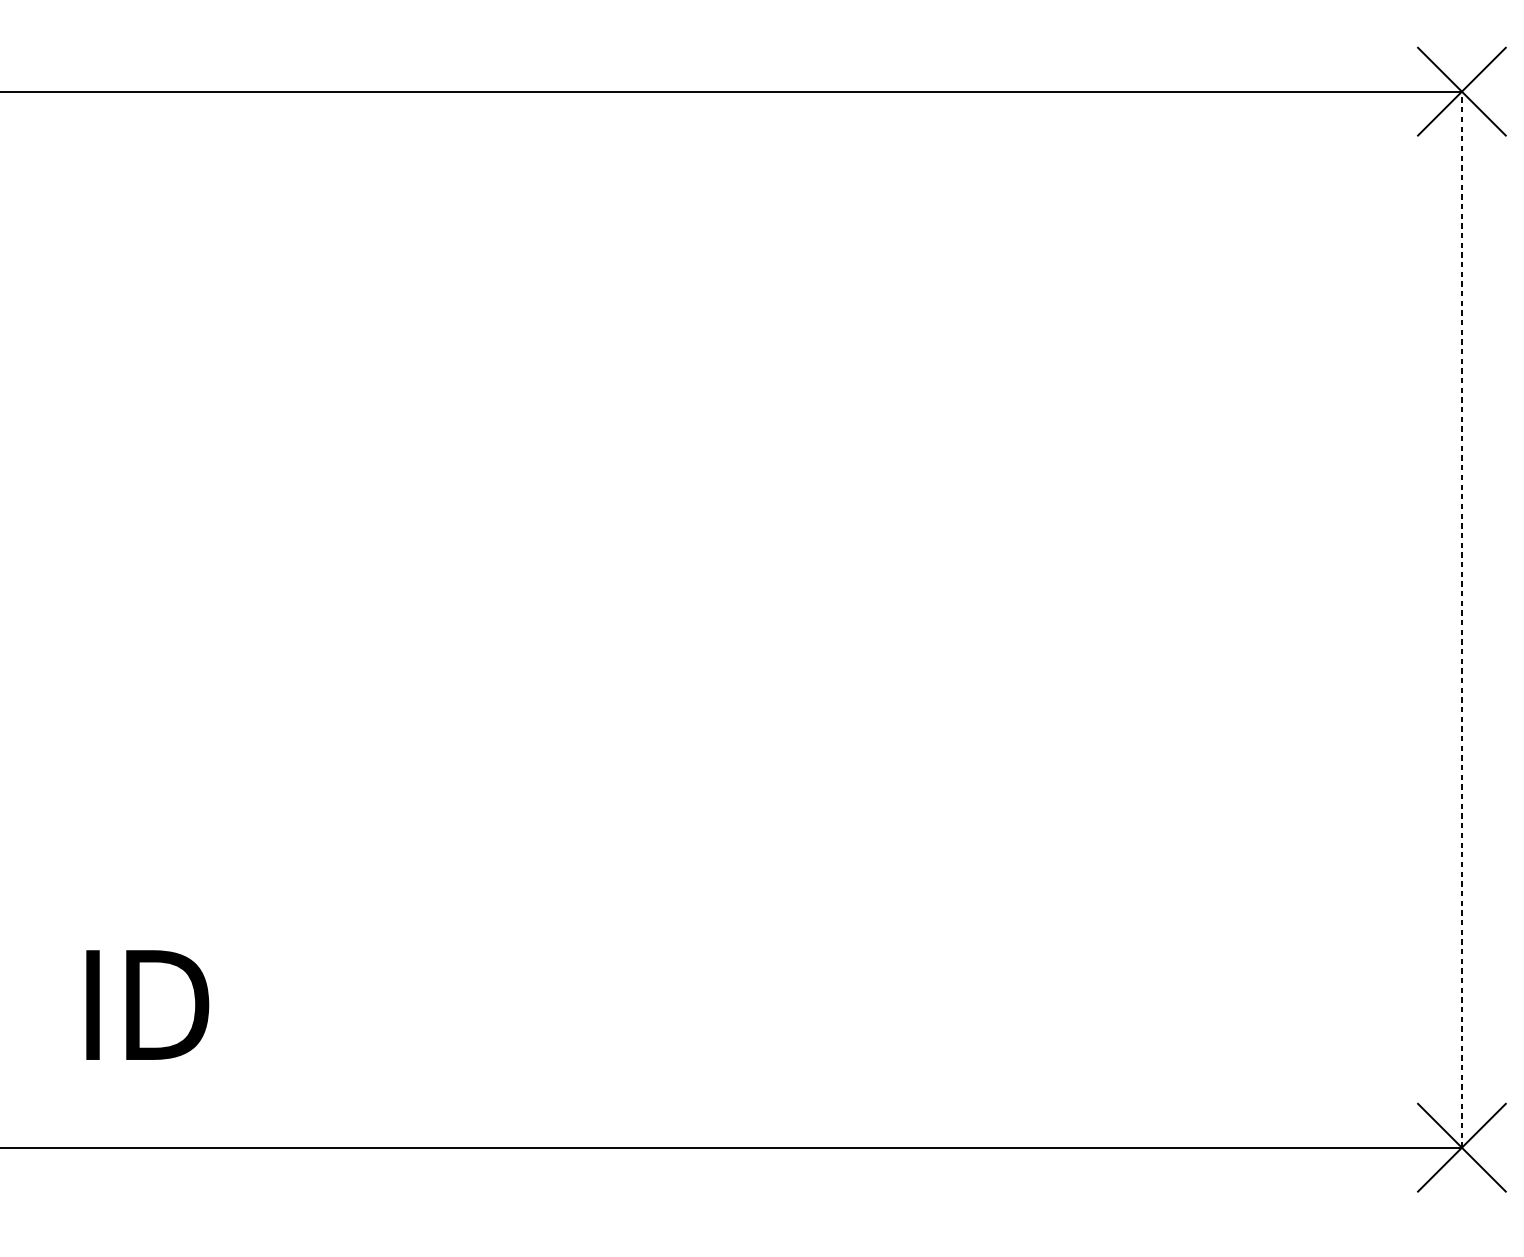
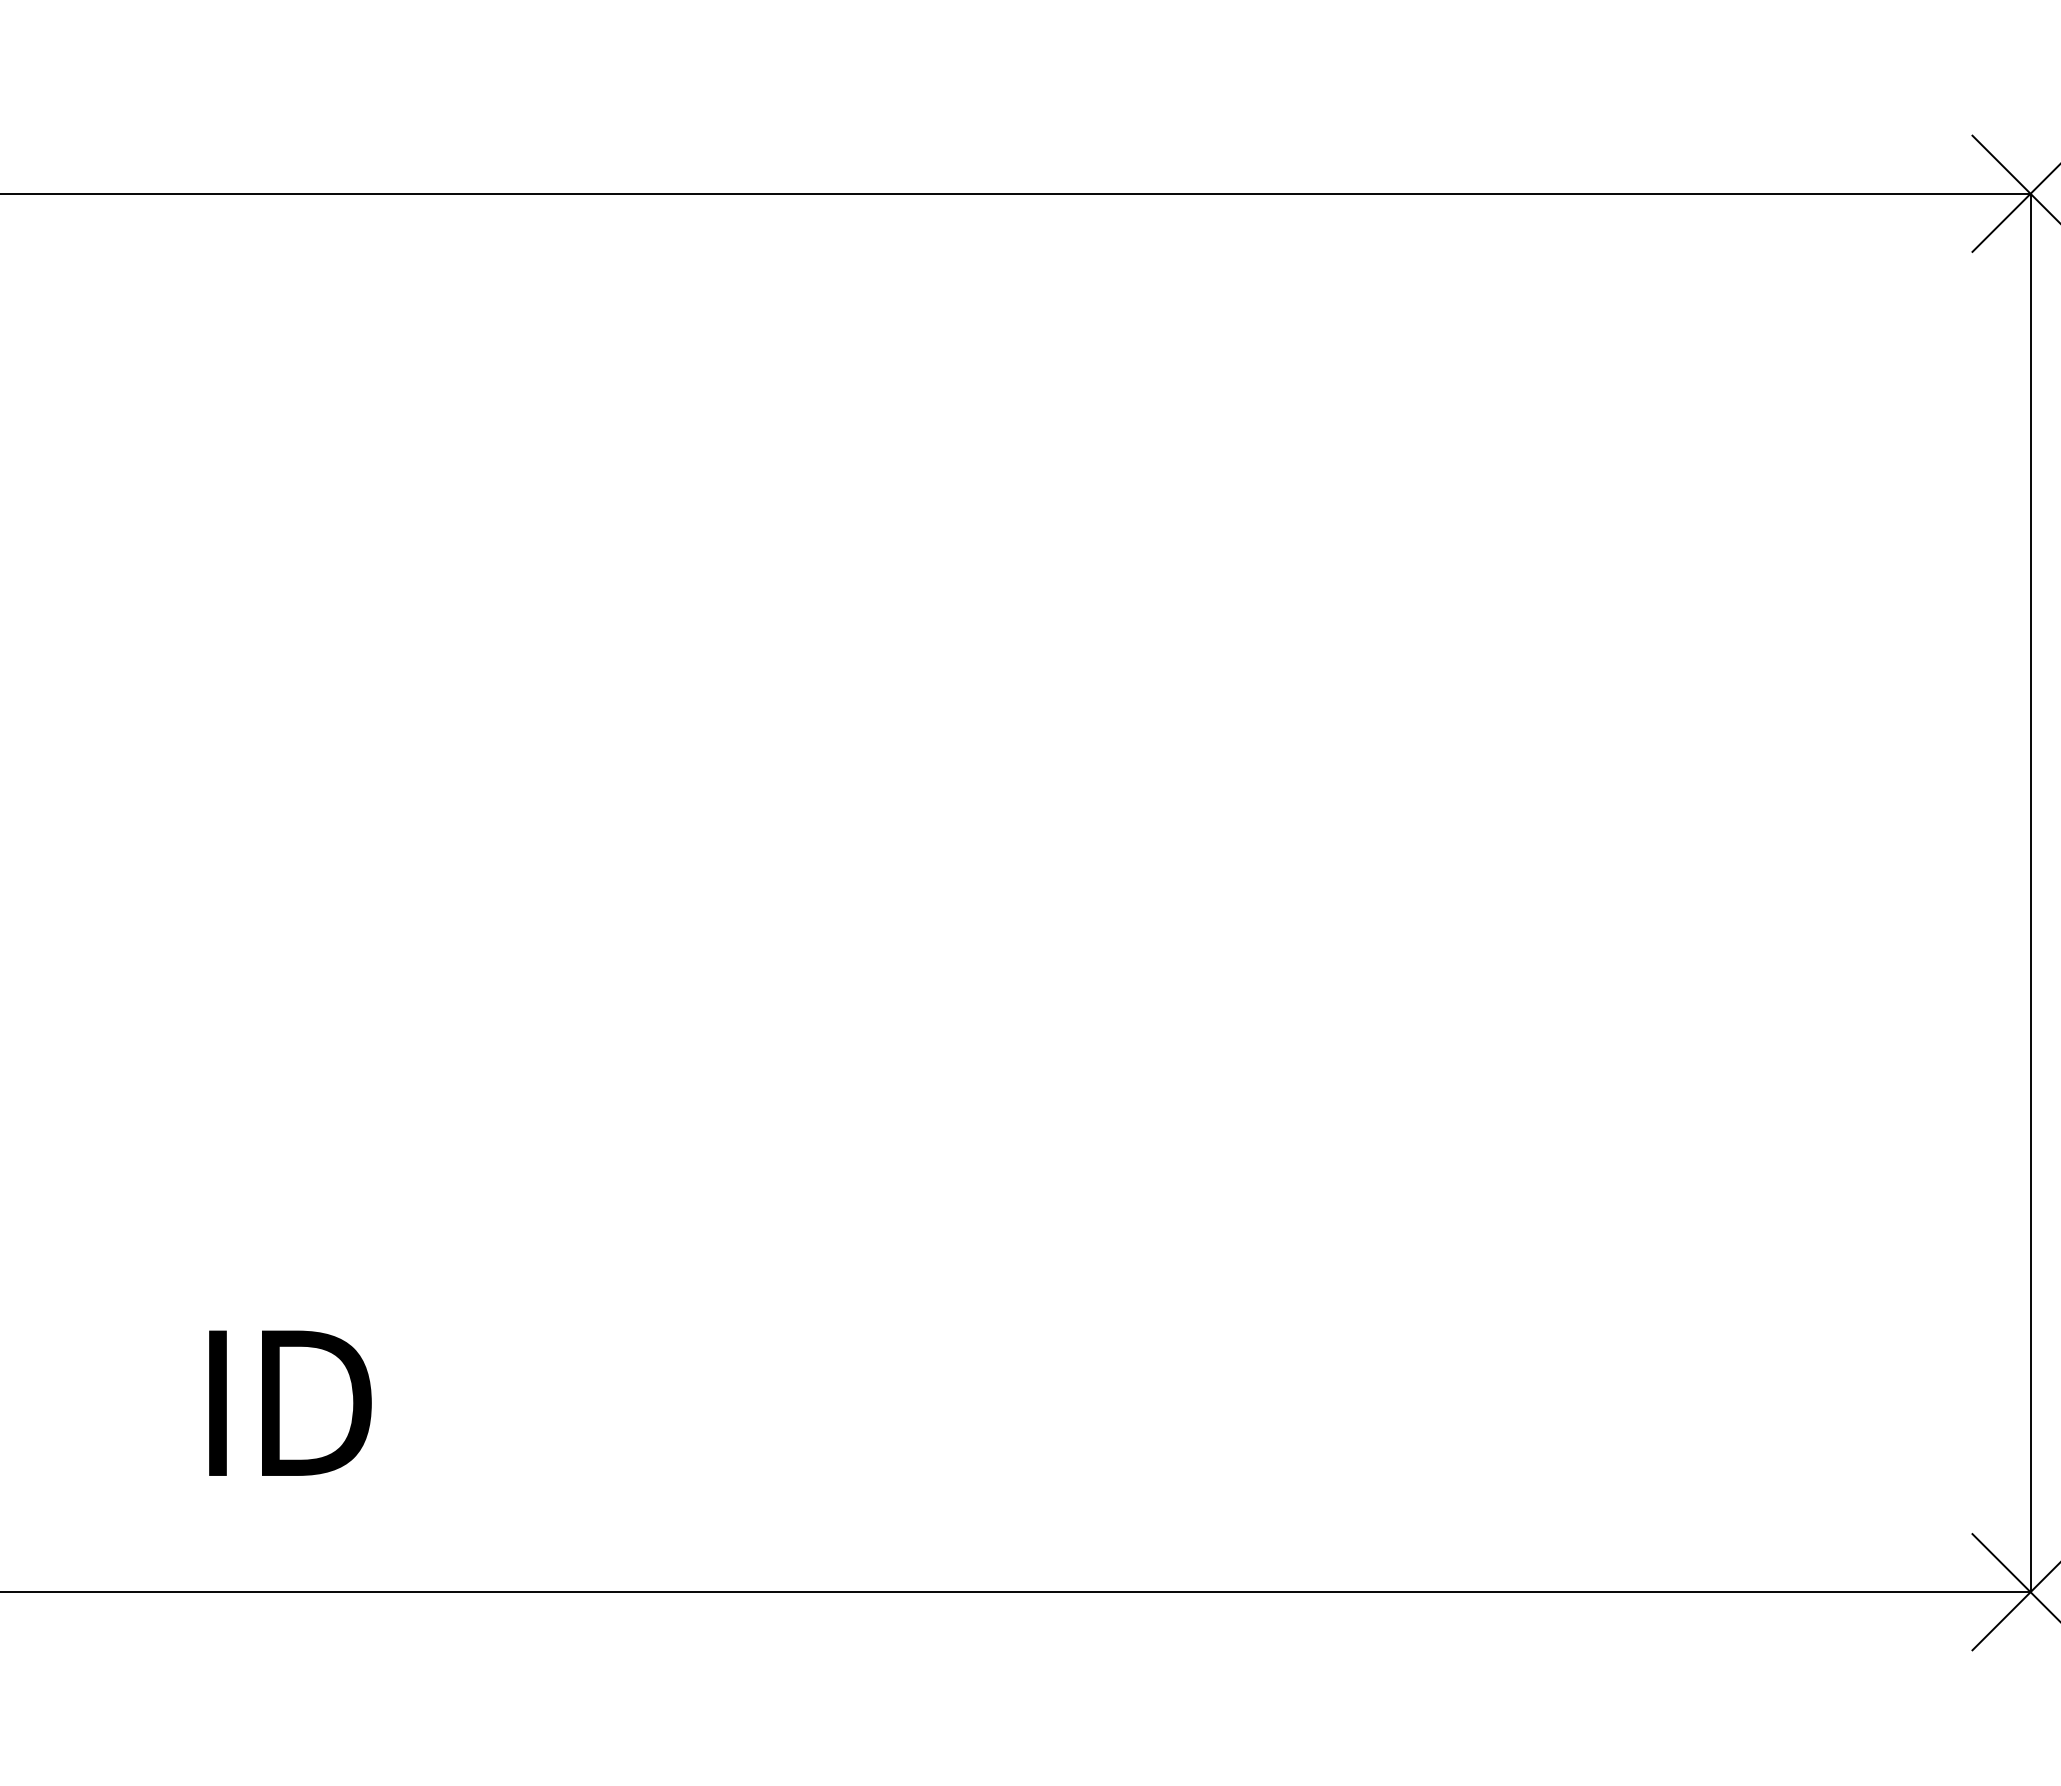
line: (1461, 619) -> (2030, 892), dashed -> solid

